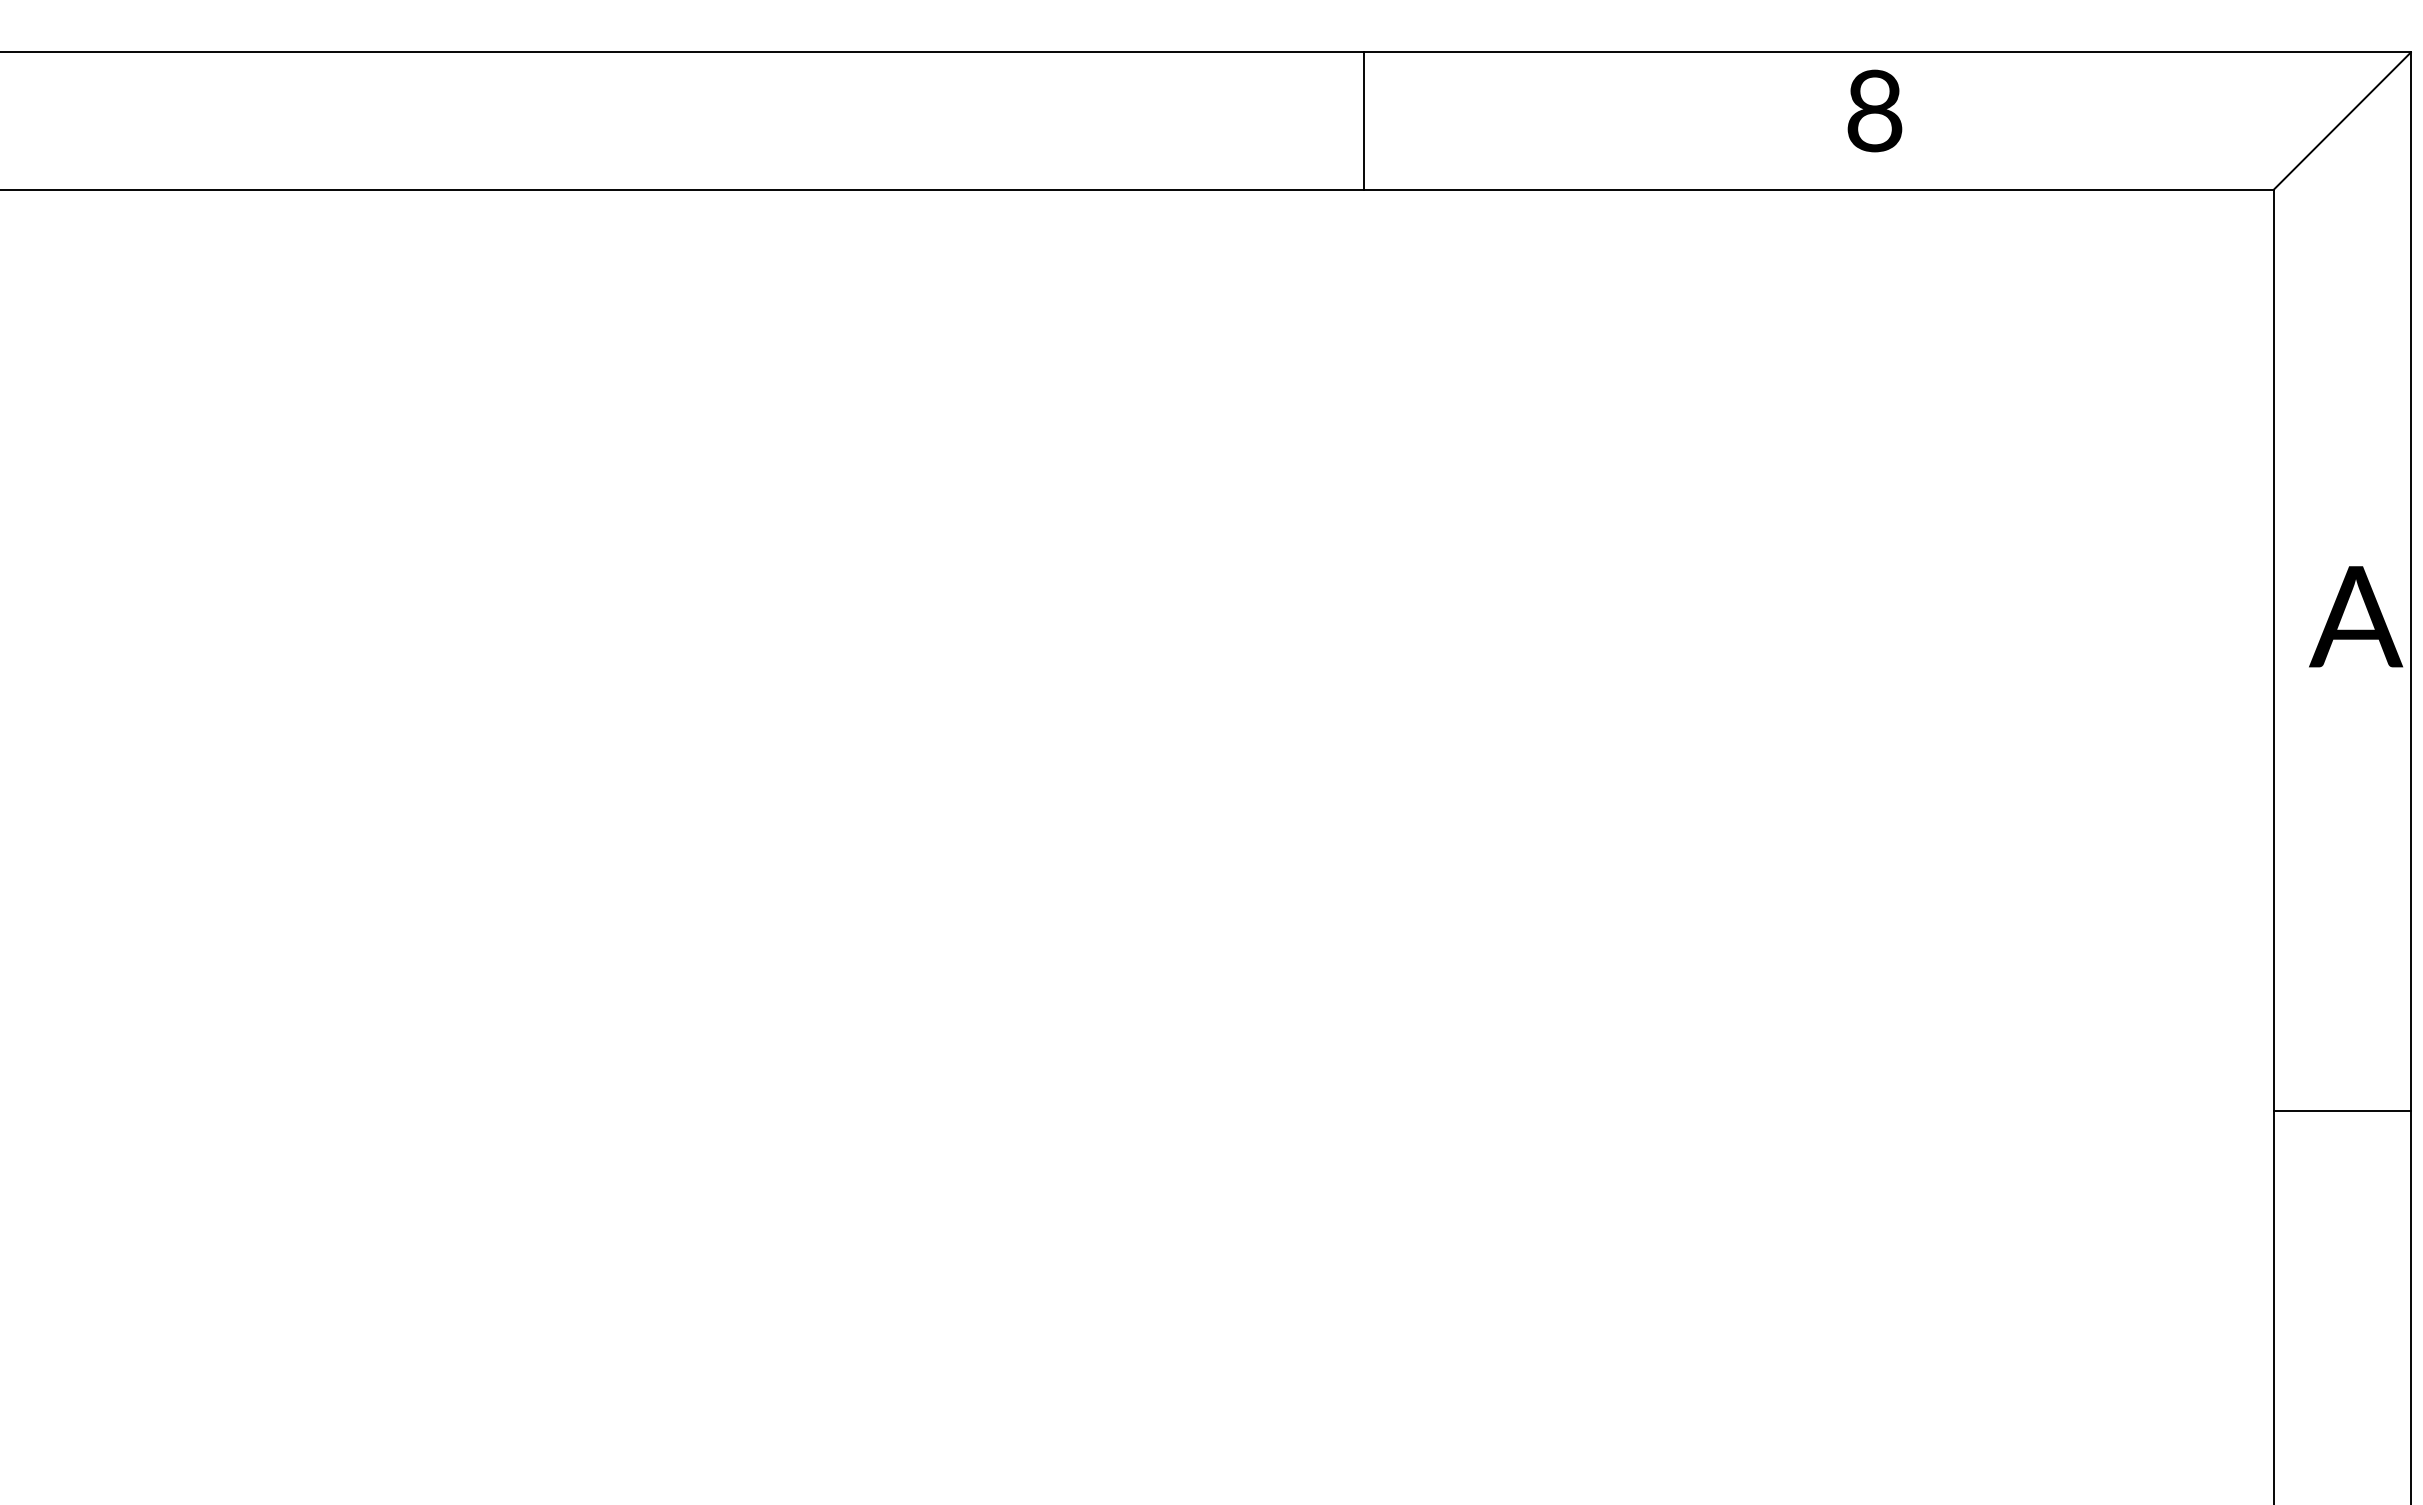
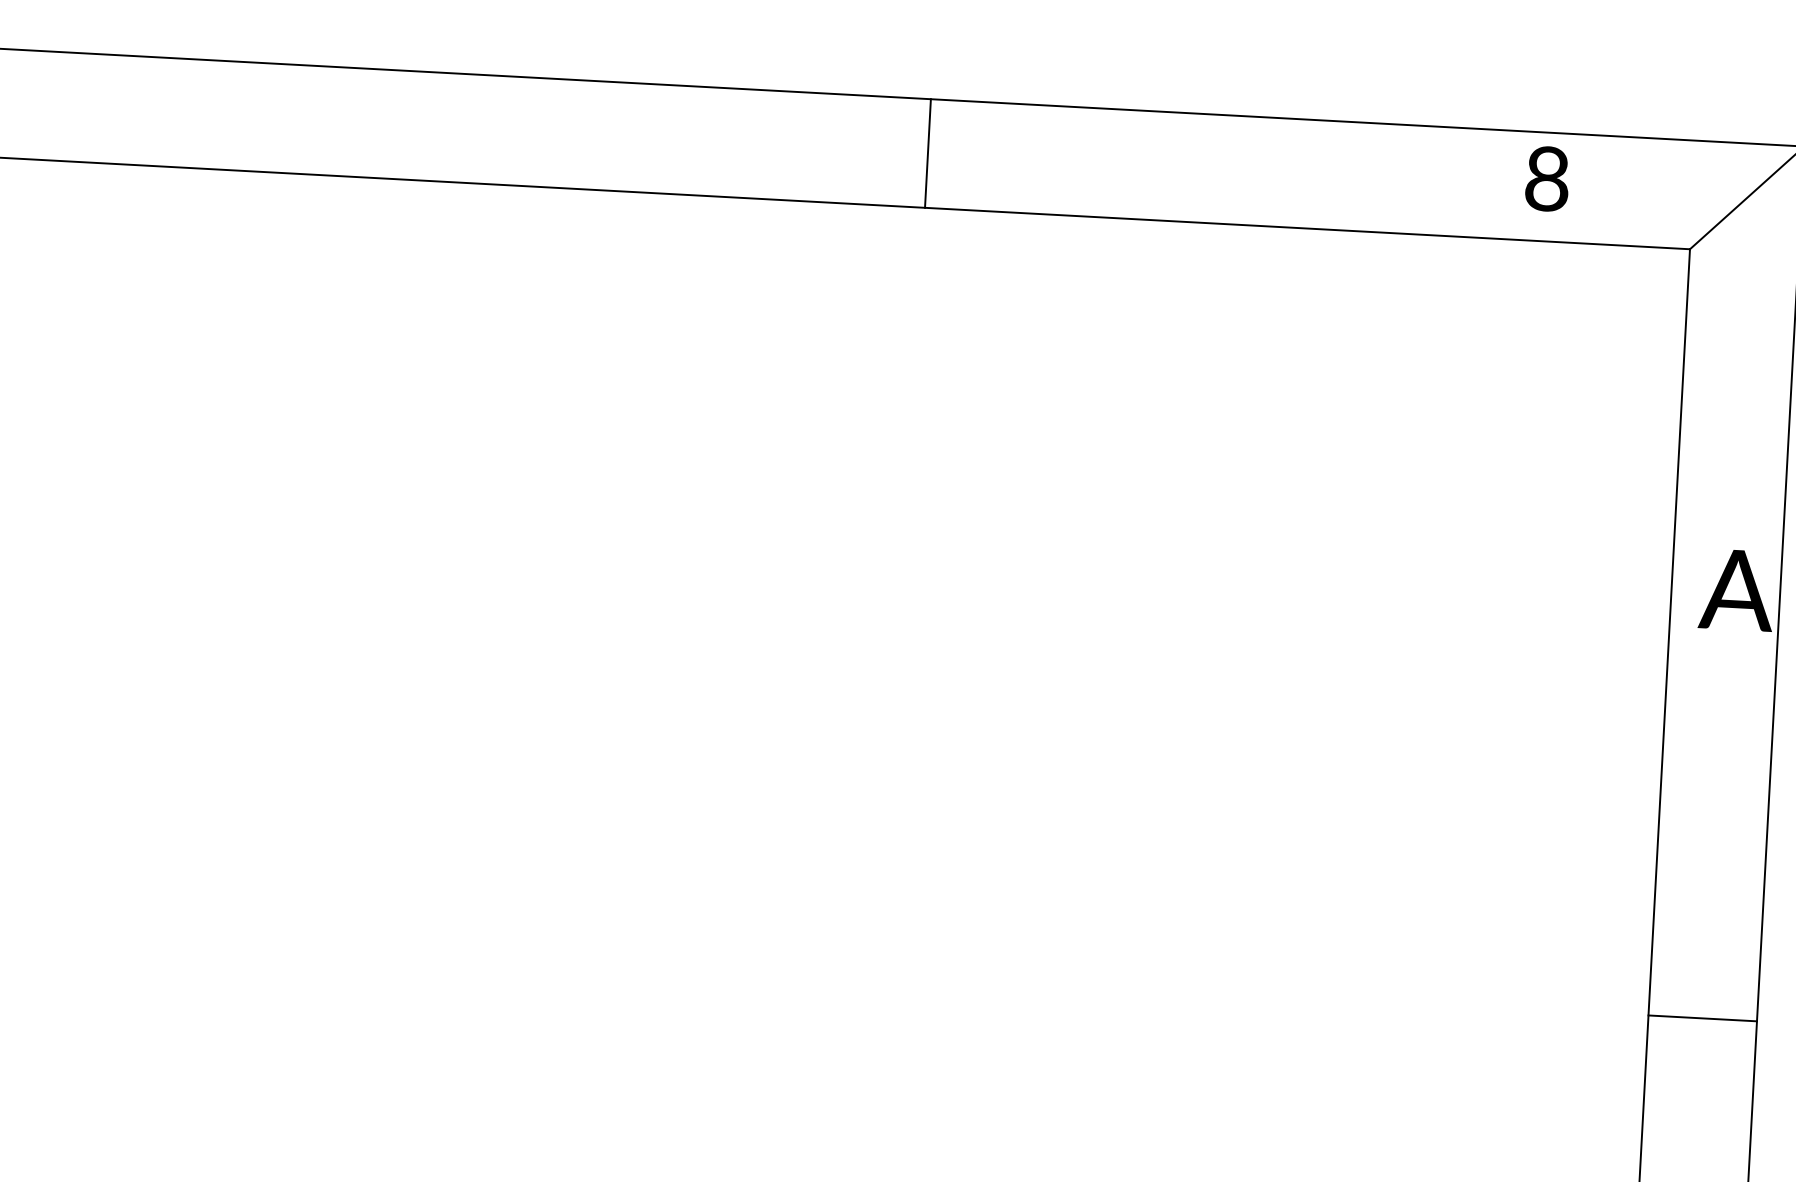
text: (1874, 110) -> (1547, 178), moved
line: (1363, 120) -> (927, 152), moved
line: (2341, 1110) -> (1702, 1018), moved

